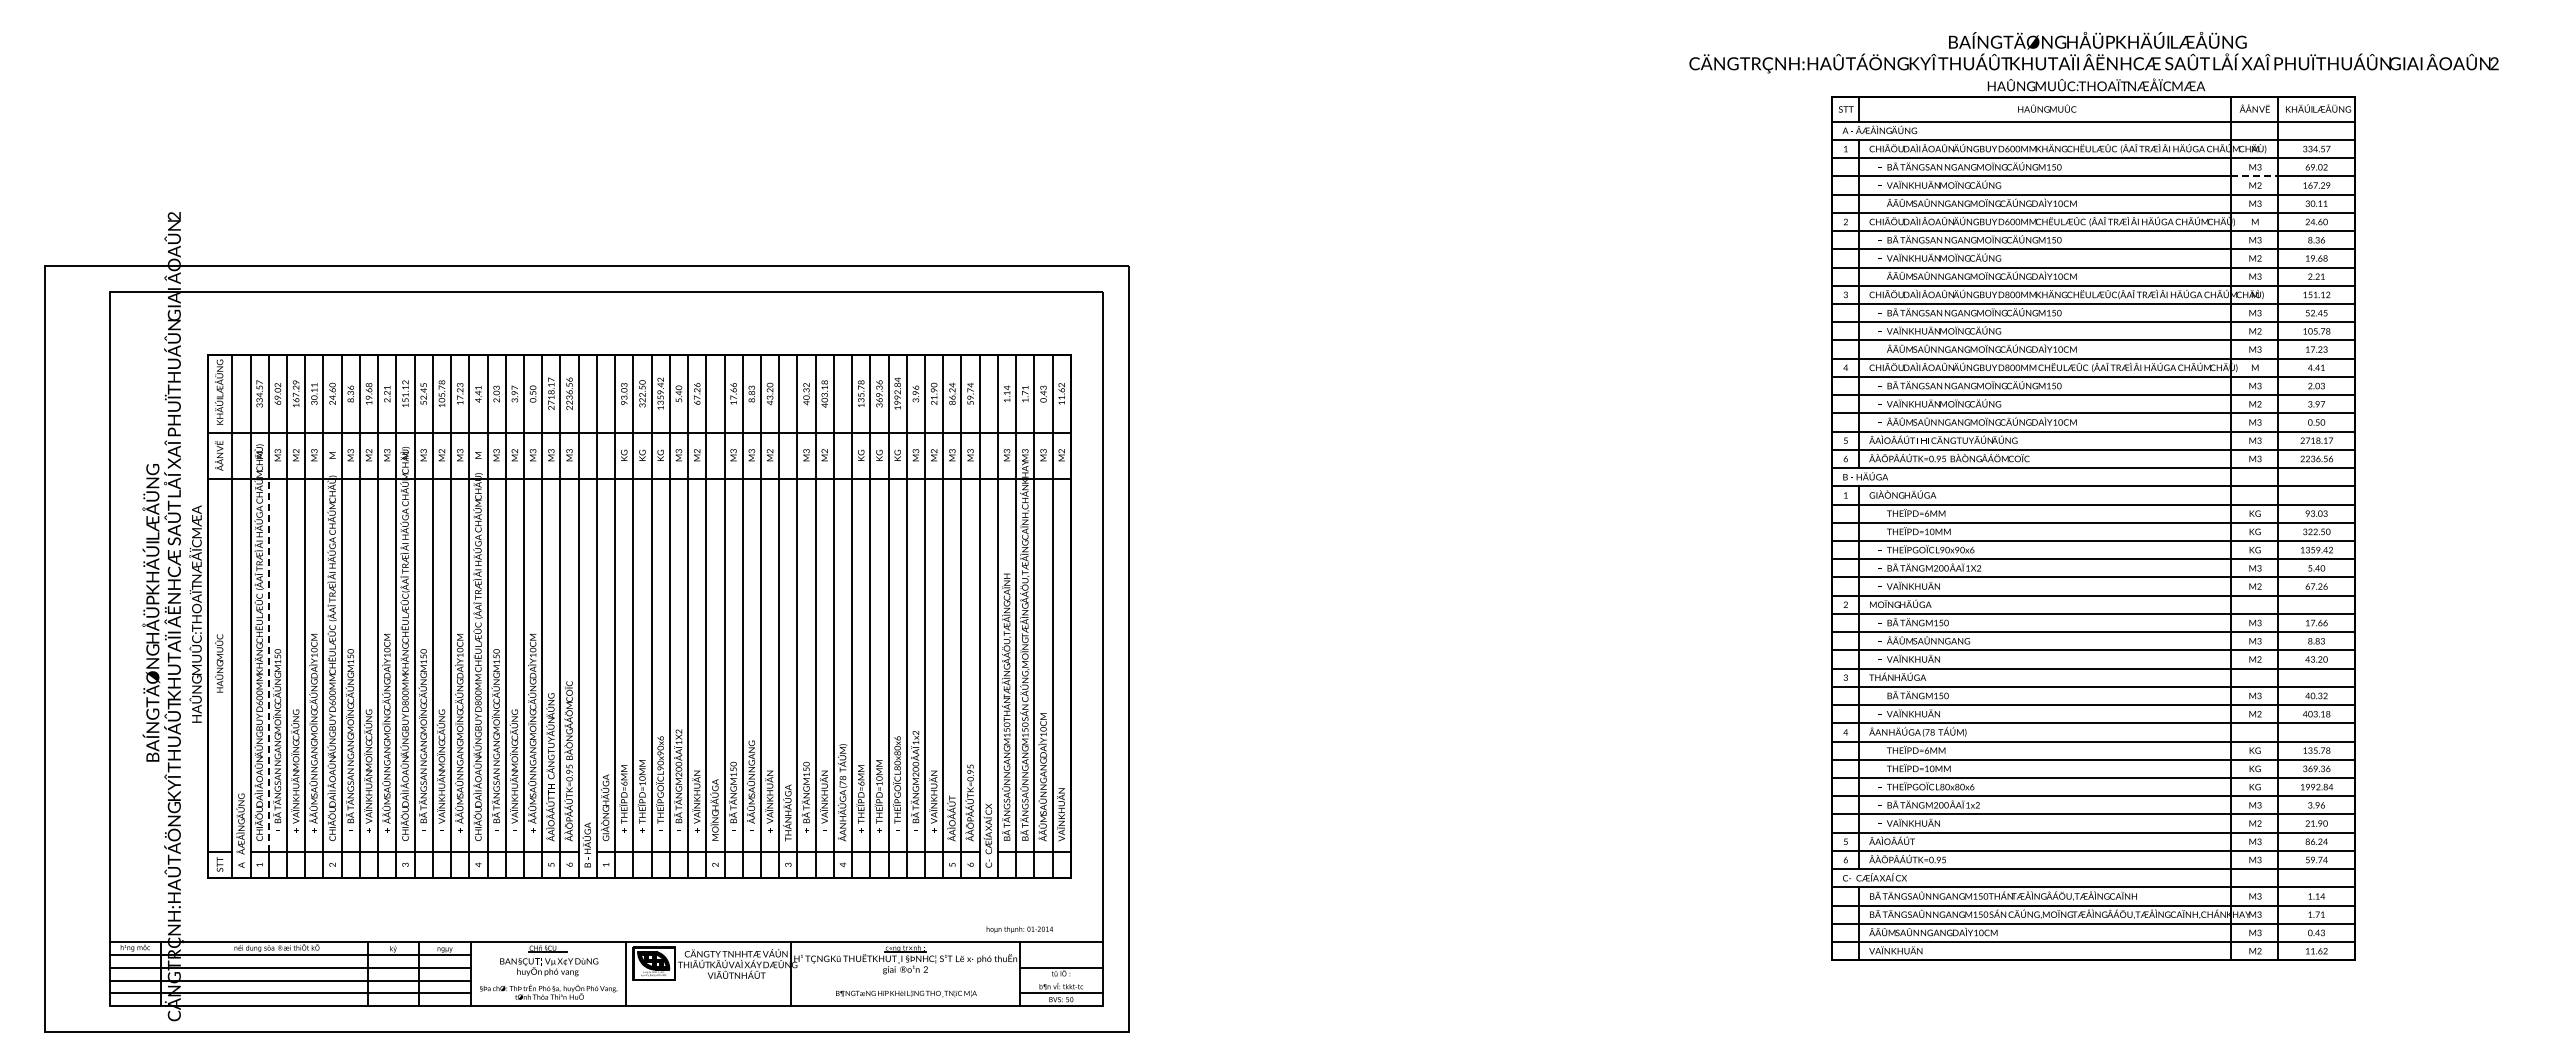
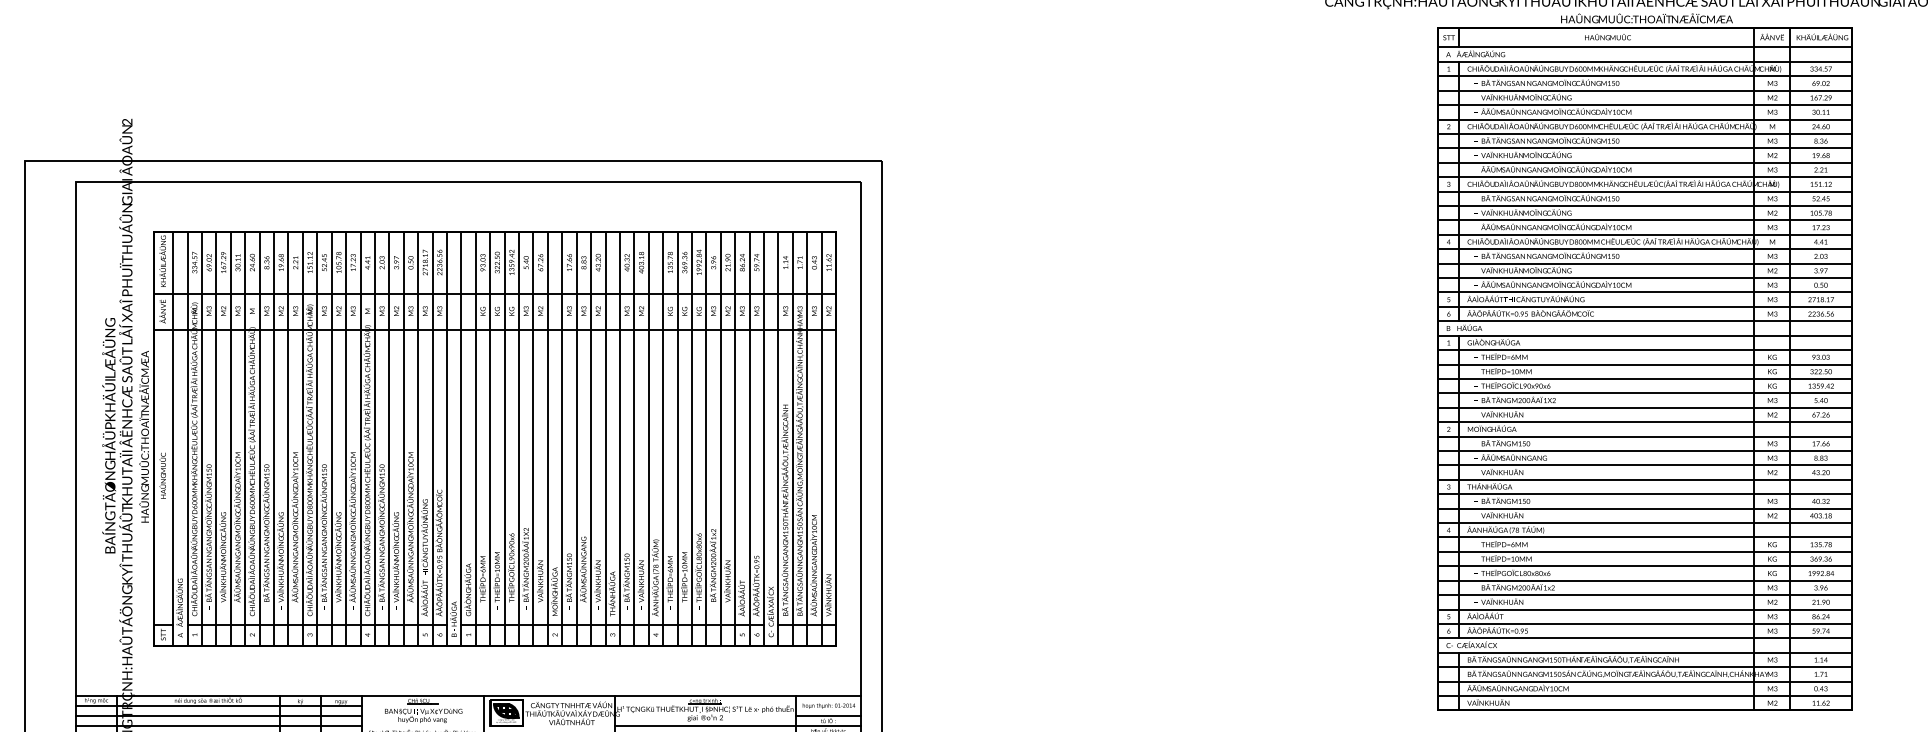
line: (2255, 176) -> (1772, 90), dashed -> solid
line: (268, 664) -> (201, 476), dashed -> solid
text: (1019, 929) -> (828, 705), moved
line: (946, 980) -> (737, 726), added

